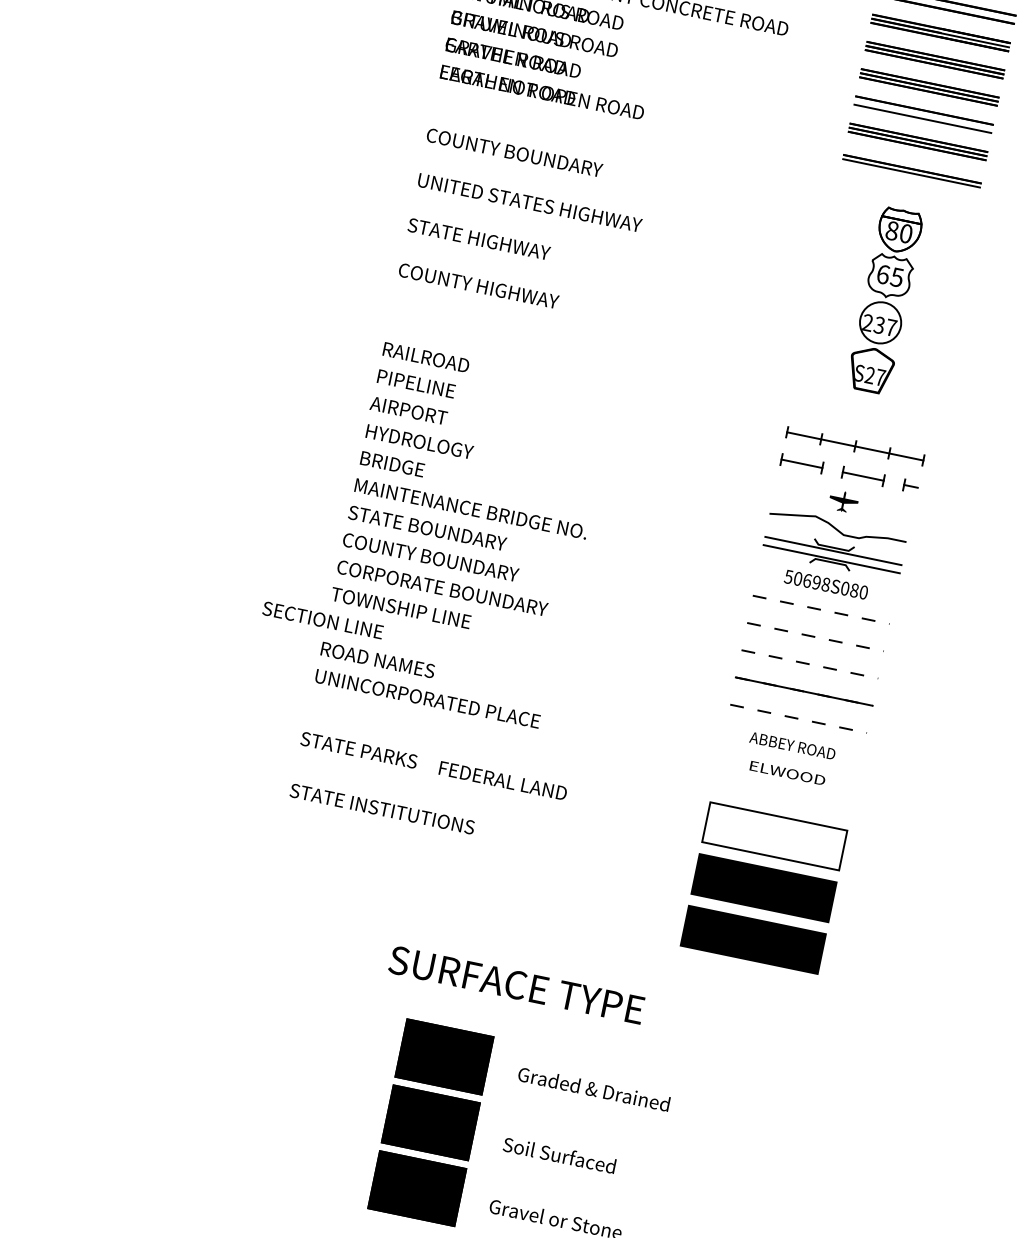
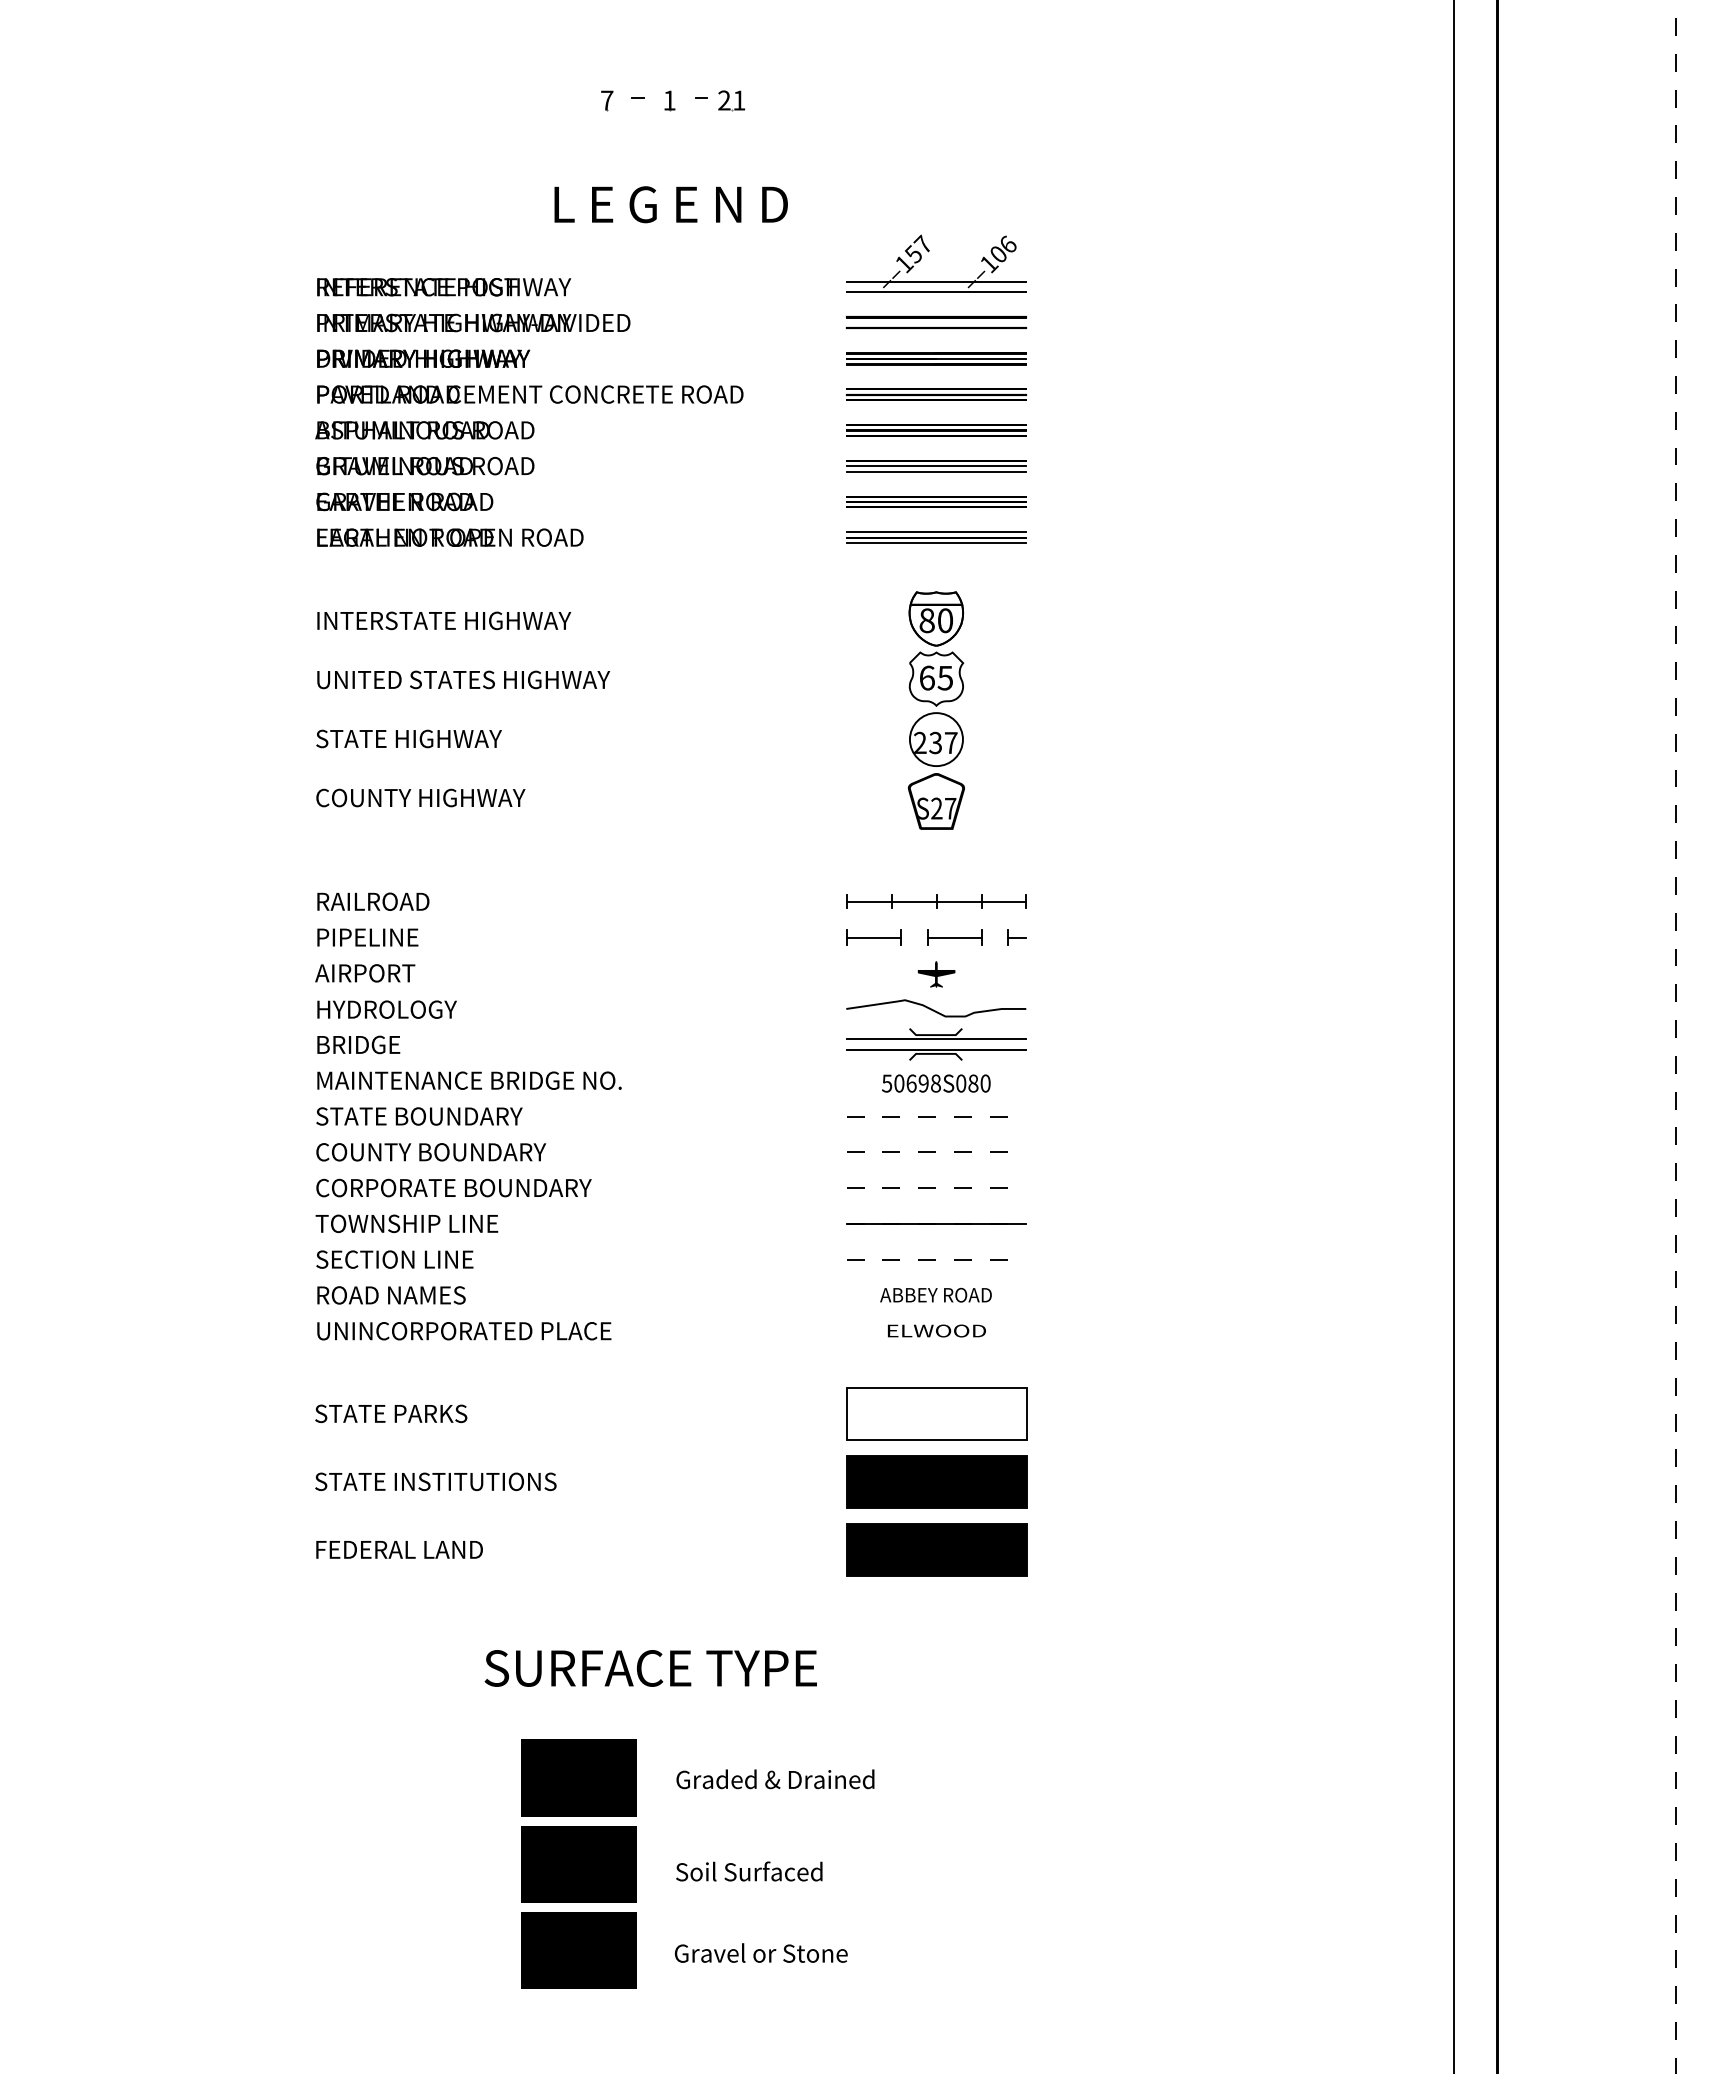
line: (923, 114) -> (936, 466), added
text: (524, 154) -> (443, 620), COUNTY BOUNDARY -> INTERSTATE HIGHWAY
line: (913, 165) -> (936, 532), added
text: (322, 620) -> (394, 1259), moved
text: (503, 780) -> (399, 1549), moved

